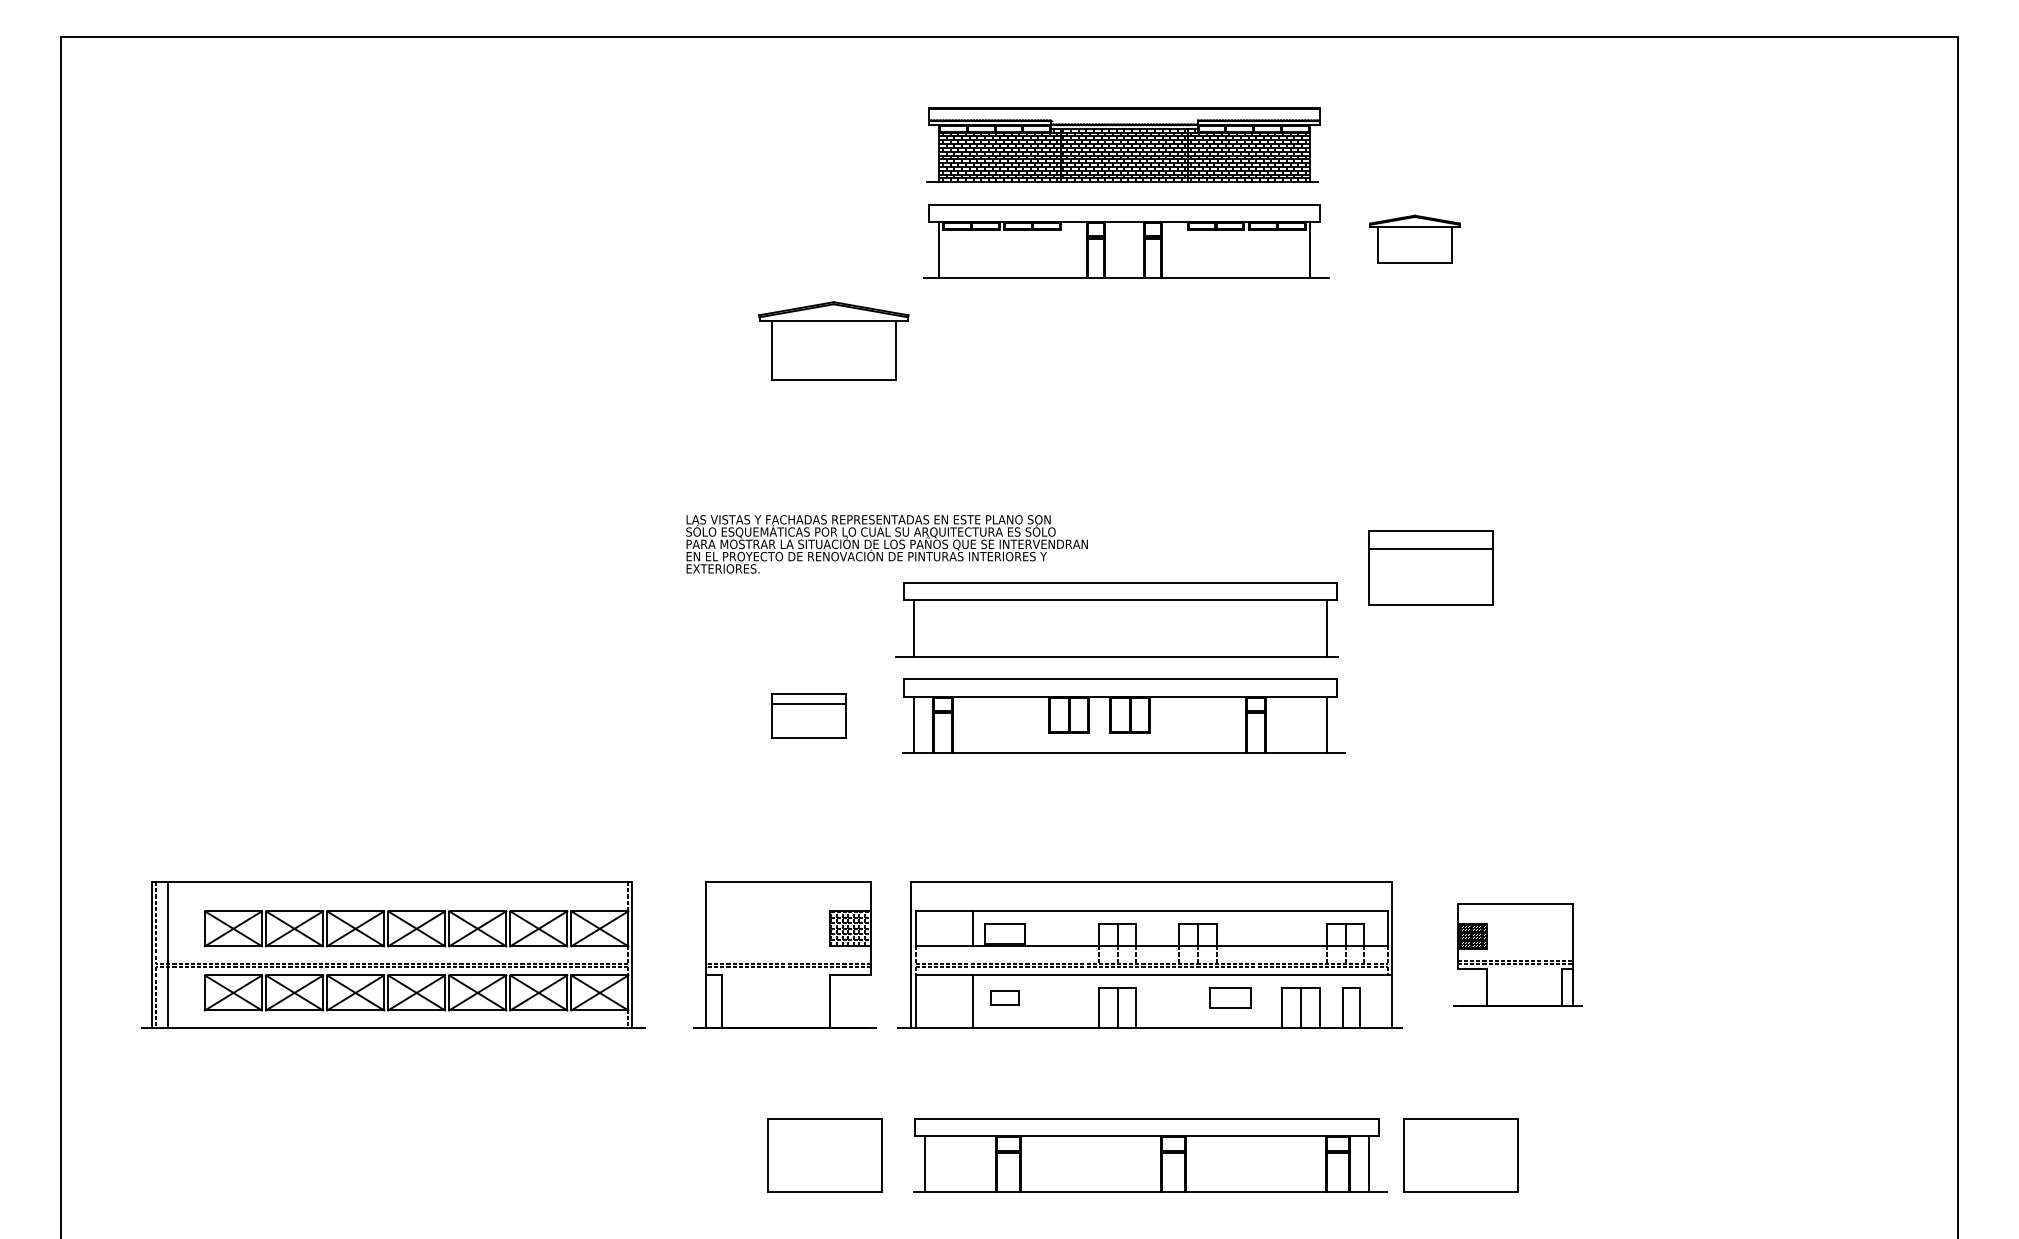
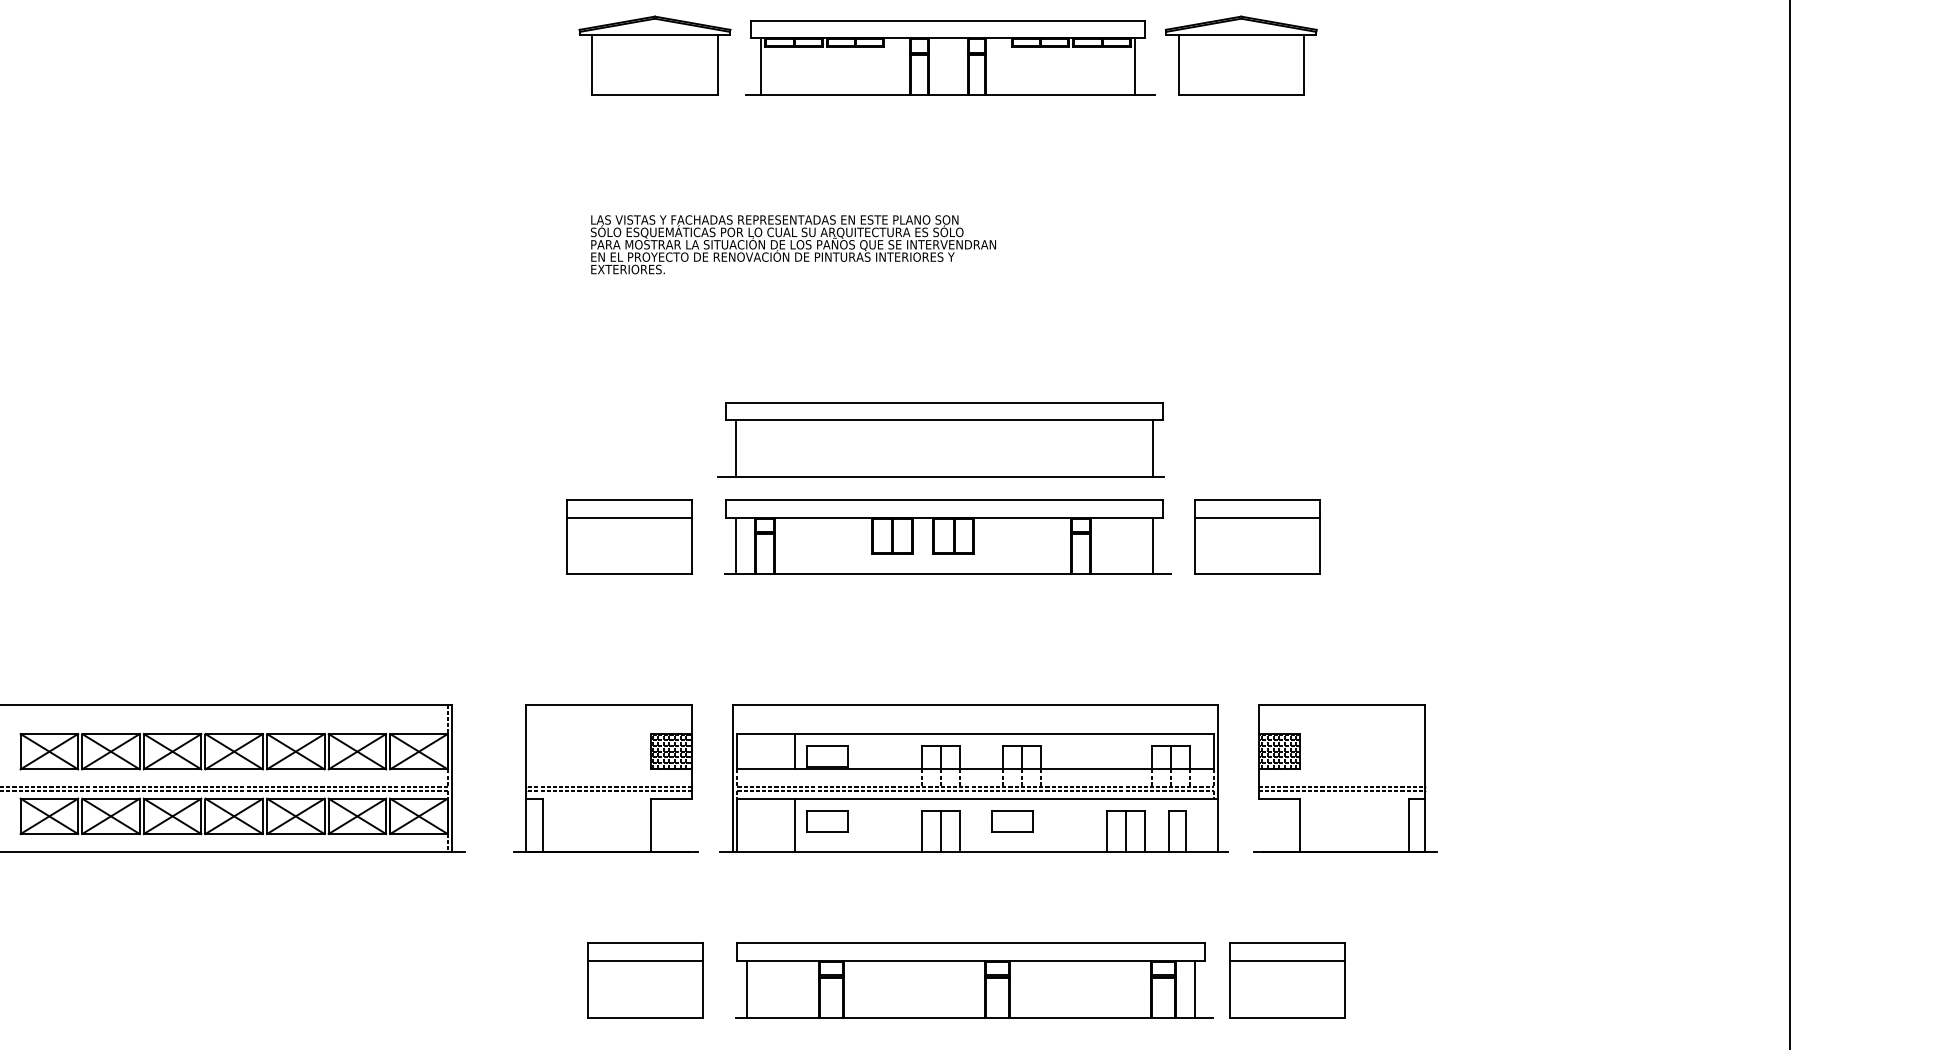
part: (1414, 238) -> (1240, 55), size x1.67
part: (833, 340) -> (654, 55), moved
text: (886, 544) -> (792, 244), moved
part: (1430, 567) -> (1256, 536), moved
part: (808, 715) -> (629, 536), size x1.67
part: (1517, 954) -> (1344, 777), size x1.43
part: (1004, 997) -> (827, 820), size x1.43
part: (1230, 997) -> (1012, 820), moved
line: (824, 1136) -> (645, 961), added
line: (1460, 1136) -> (1287, 961), added

